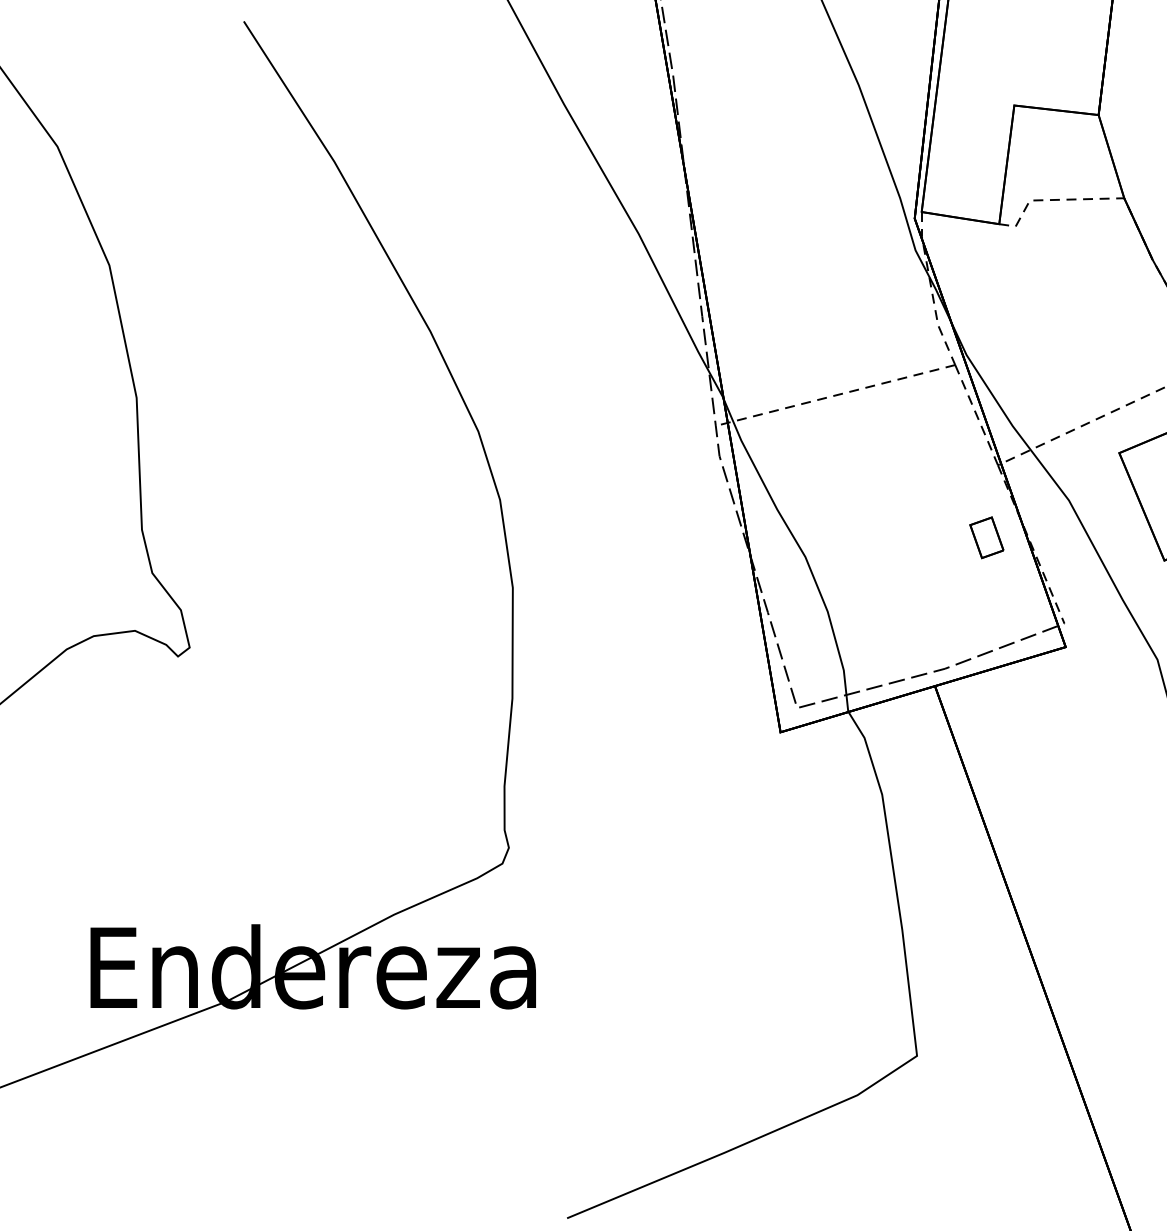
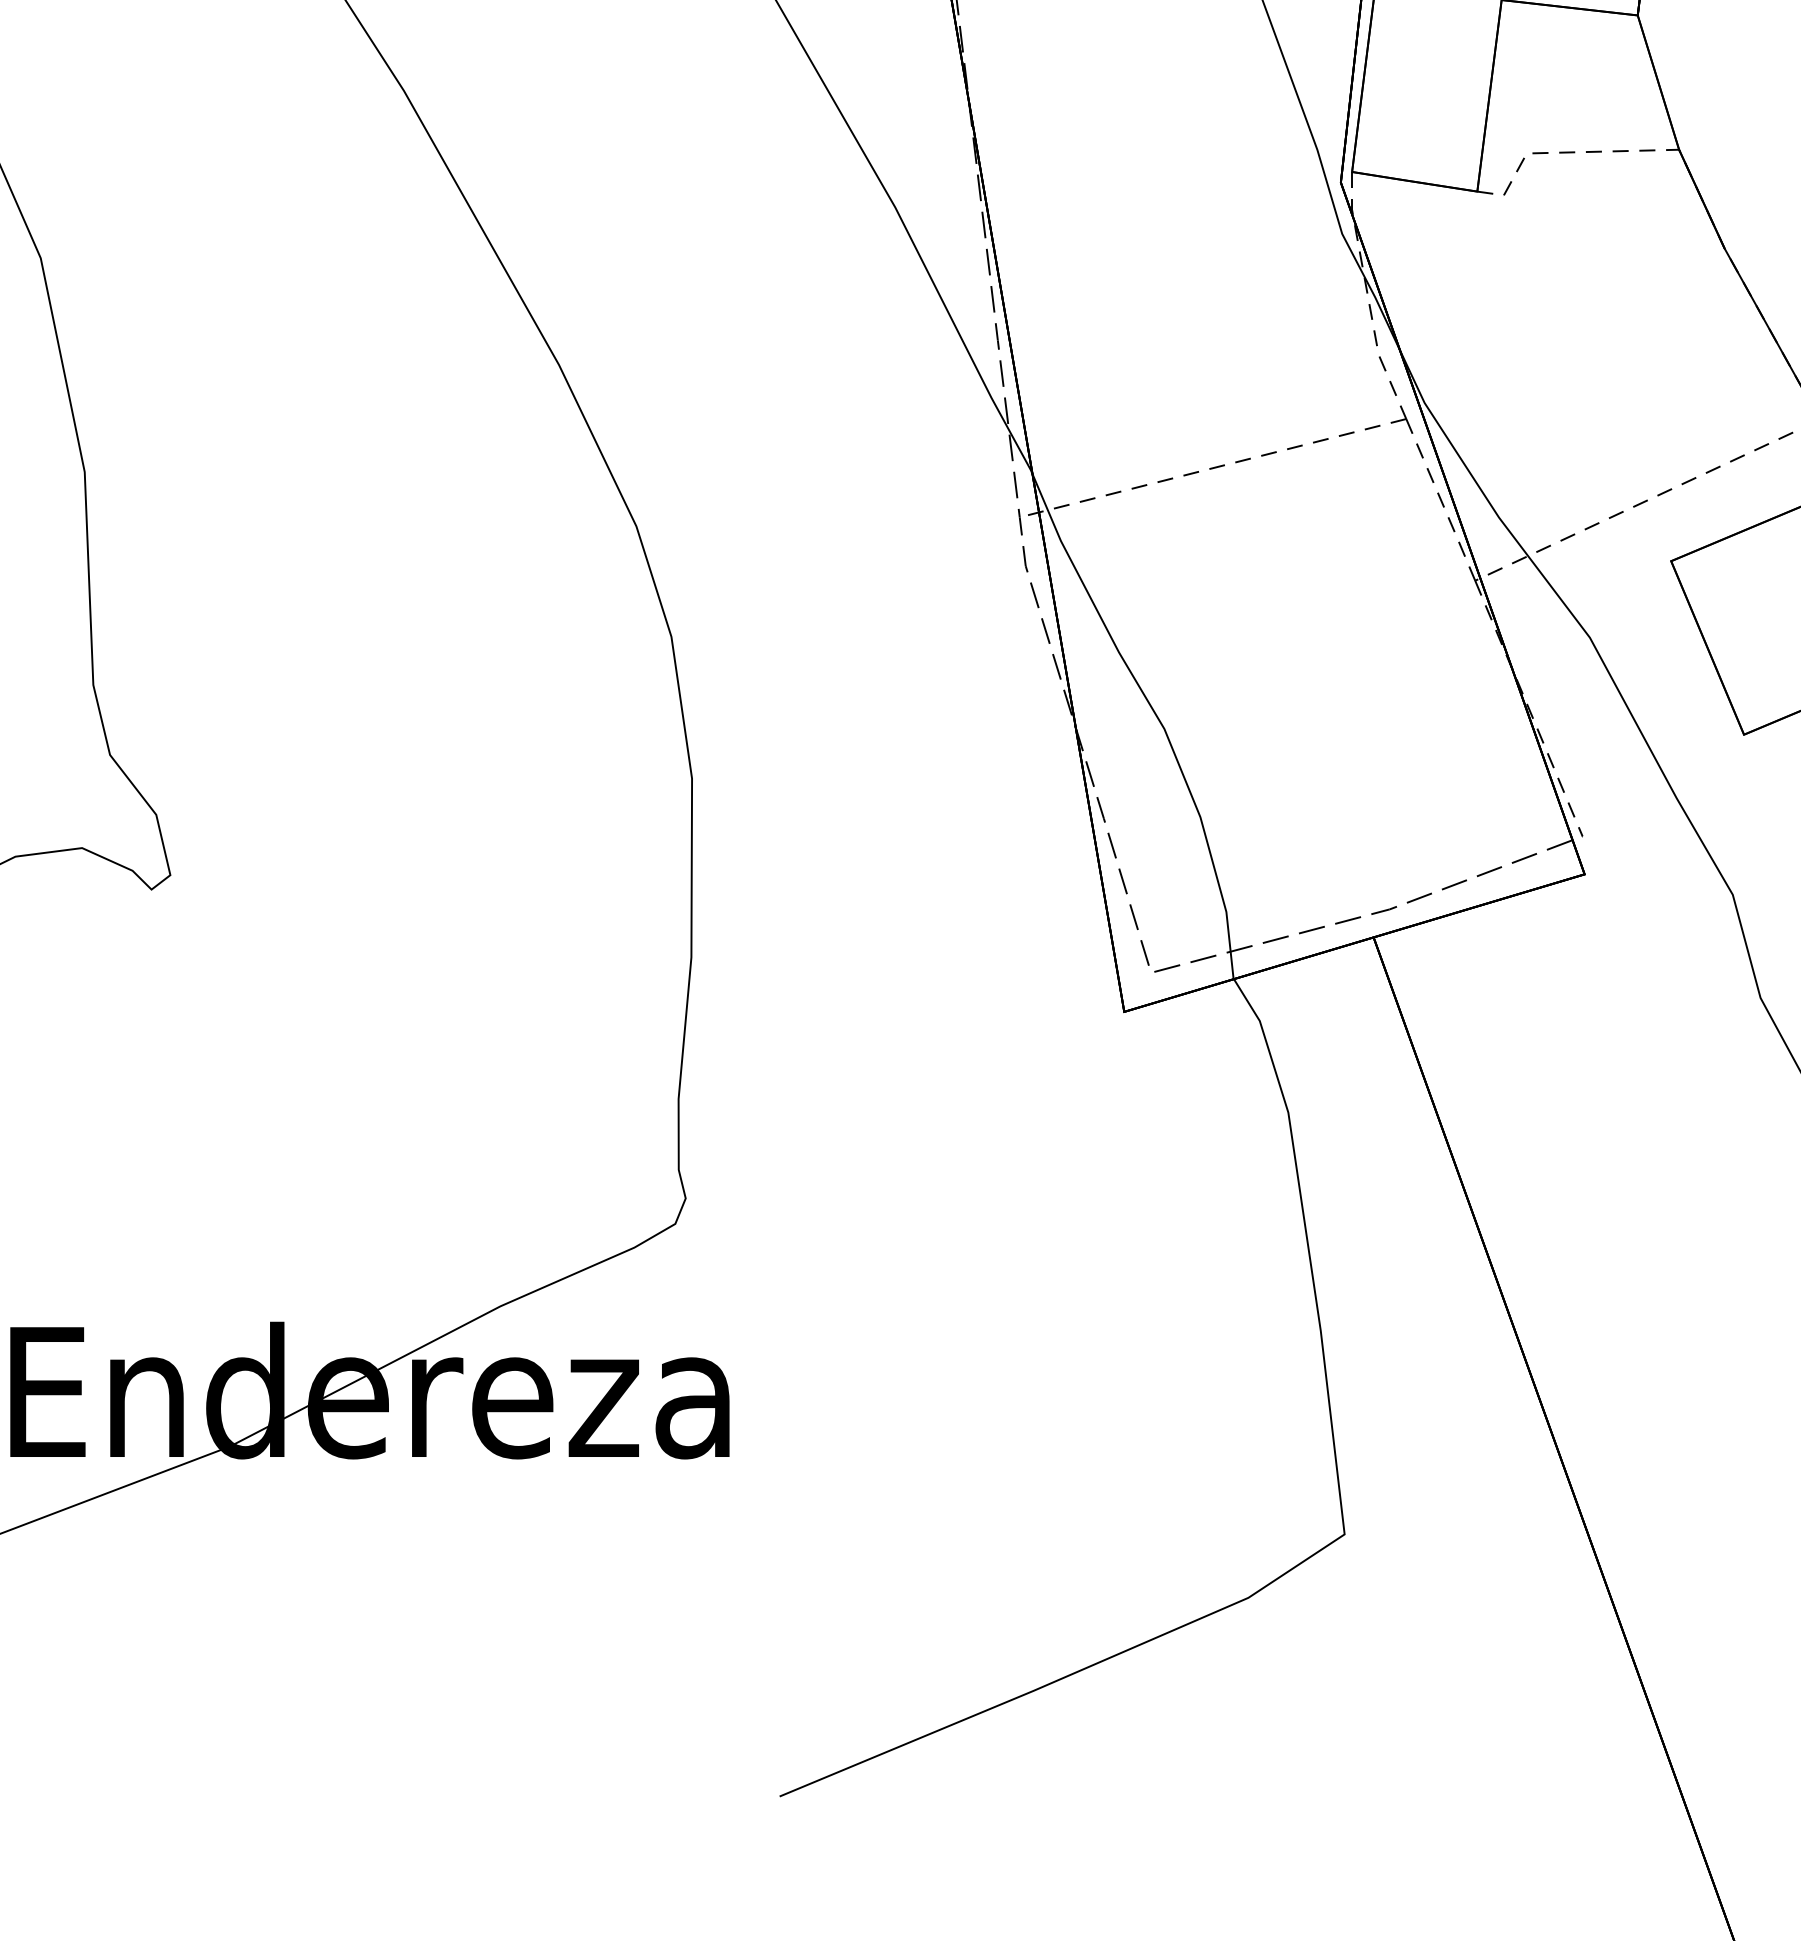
part: (986, 537) -> (1456, 697), removed

